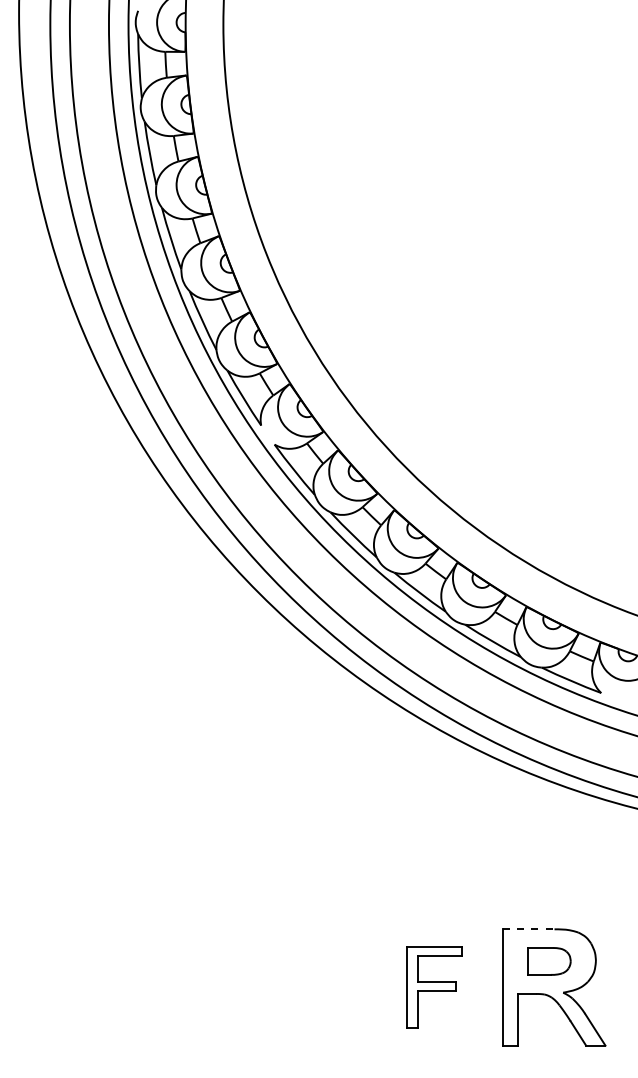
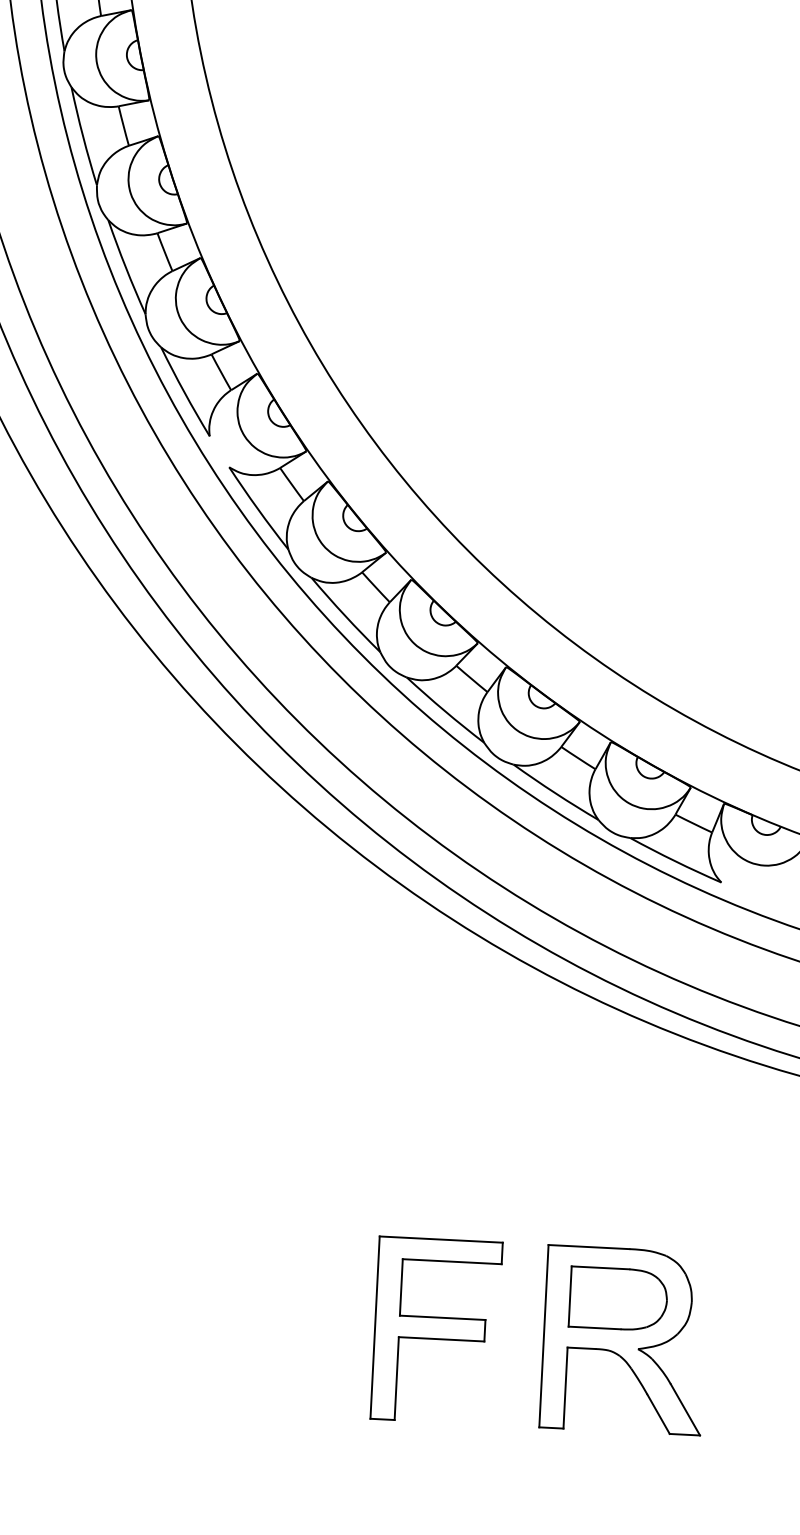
line: (528, 929) -> (588, 1247), dashed -> solid
part: (548, 961) -> (617, 1299), size x1.43
part: (434, 987) -> (436, 1330), size x1.43

